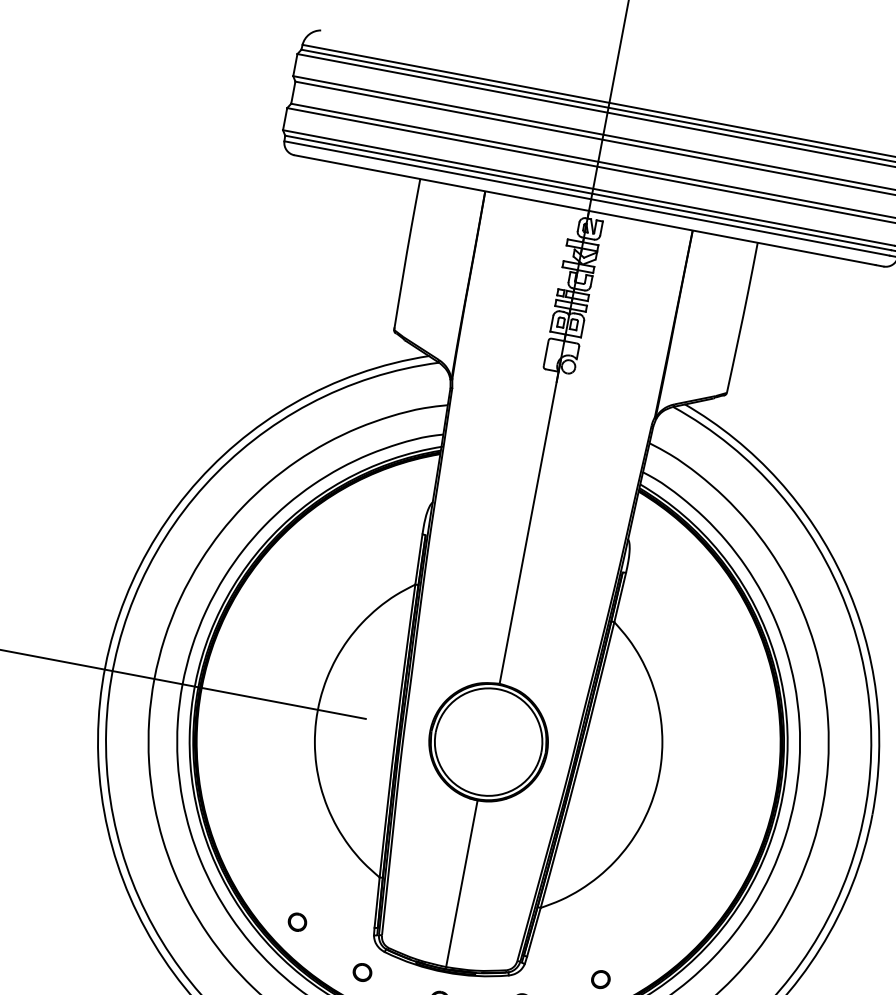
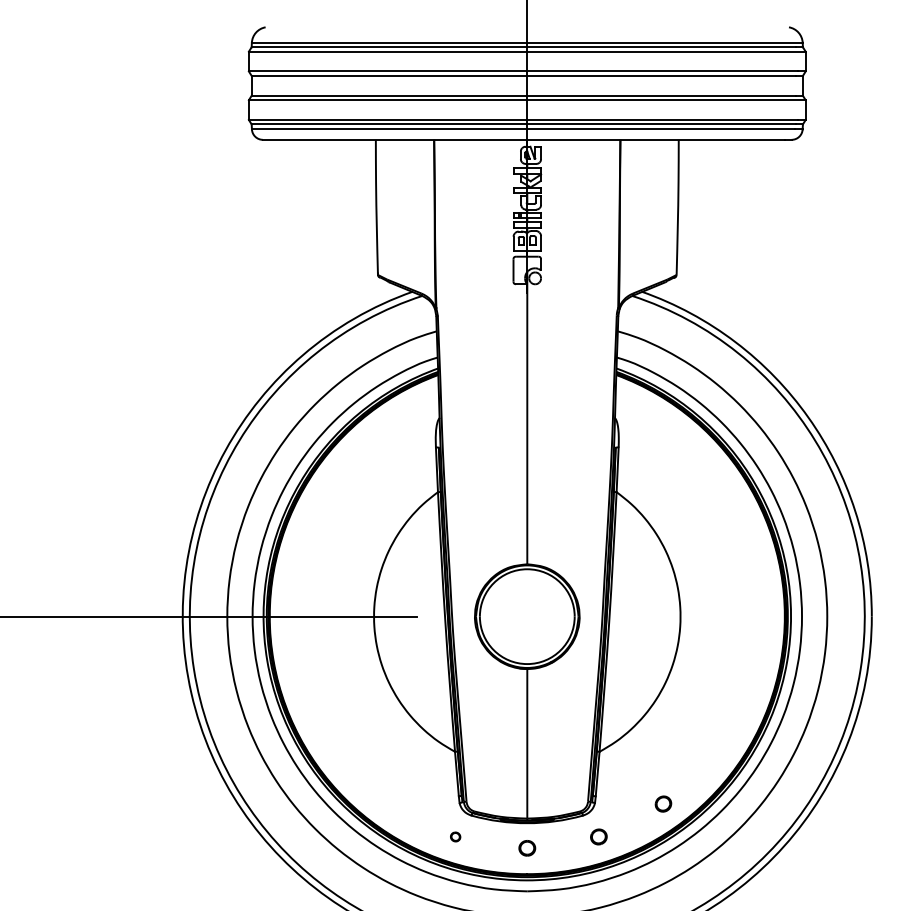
part: (296, 921) -> (390, 803), removed
part: (362, 971) -> (455, 836), size x0.6

